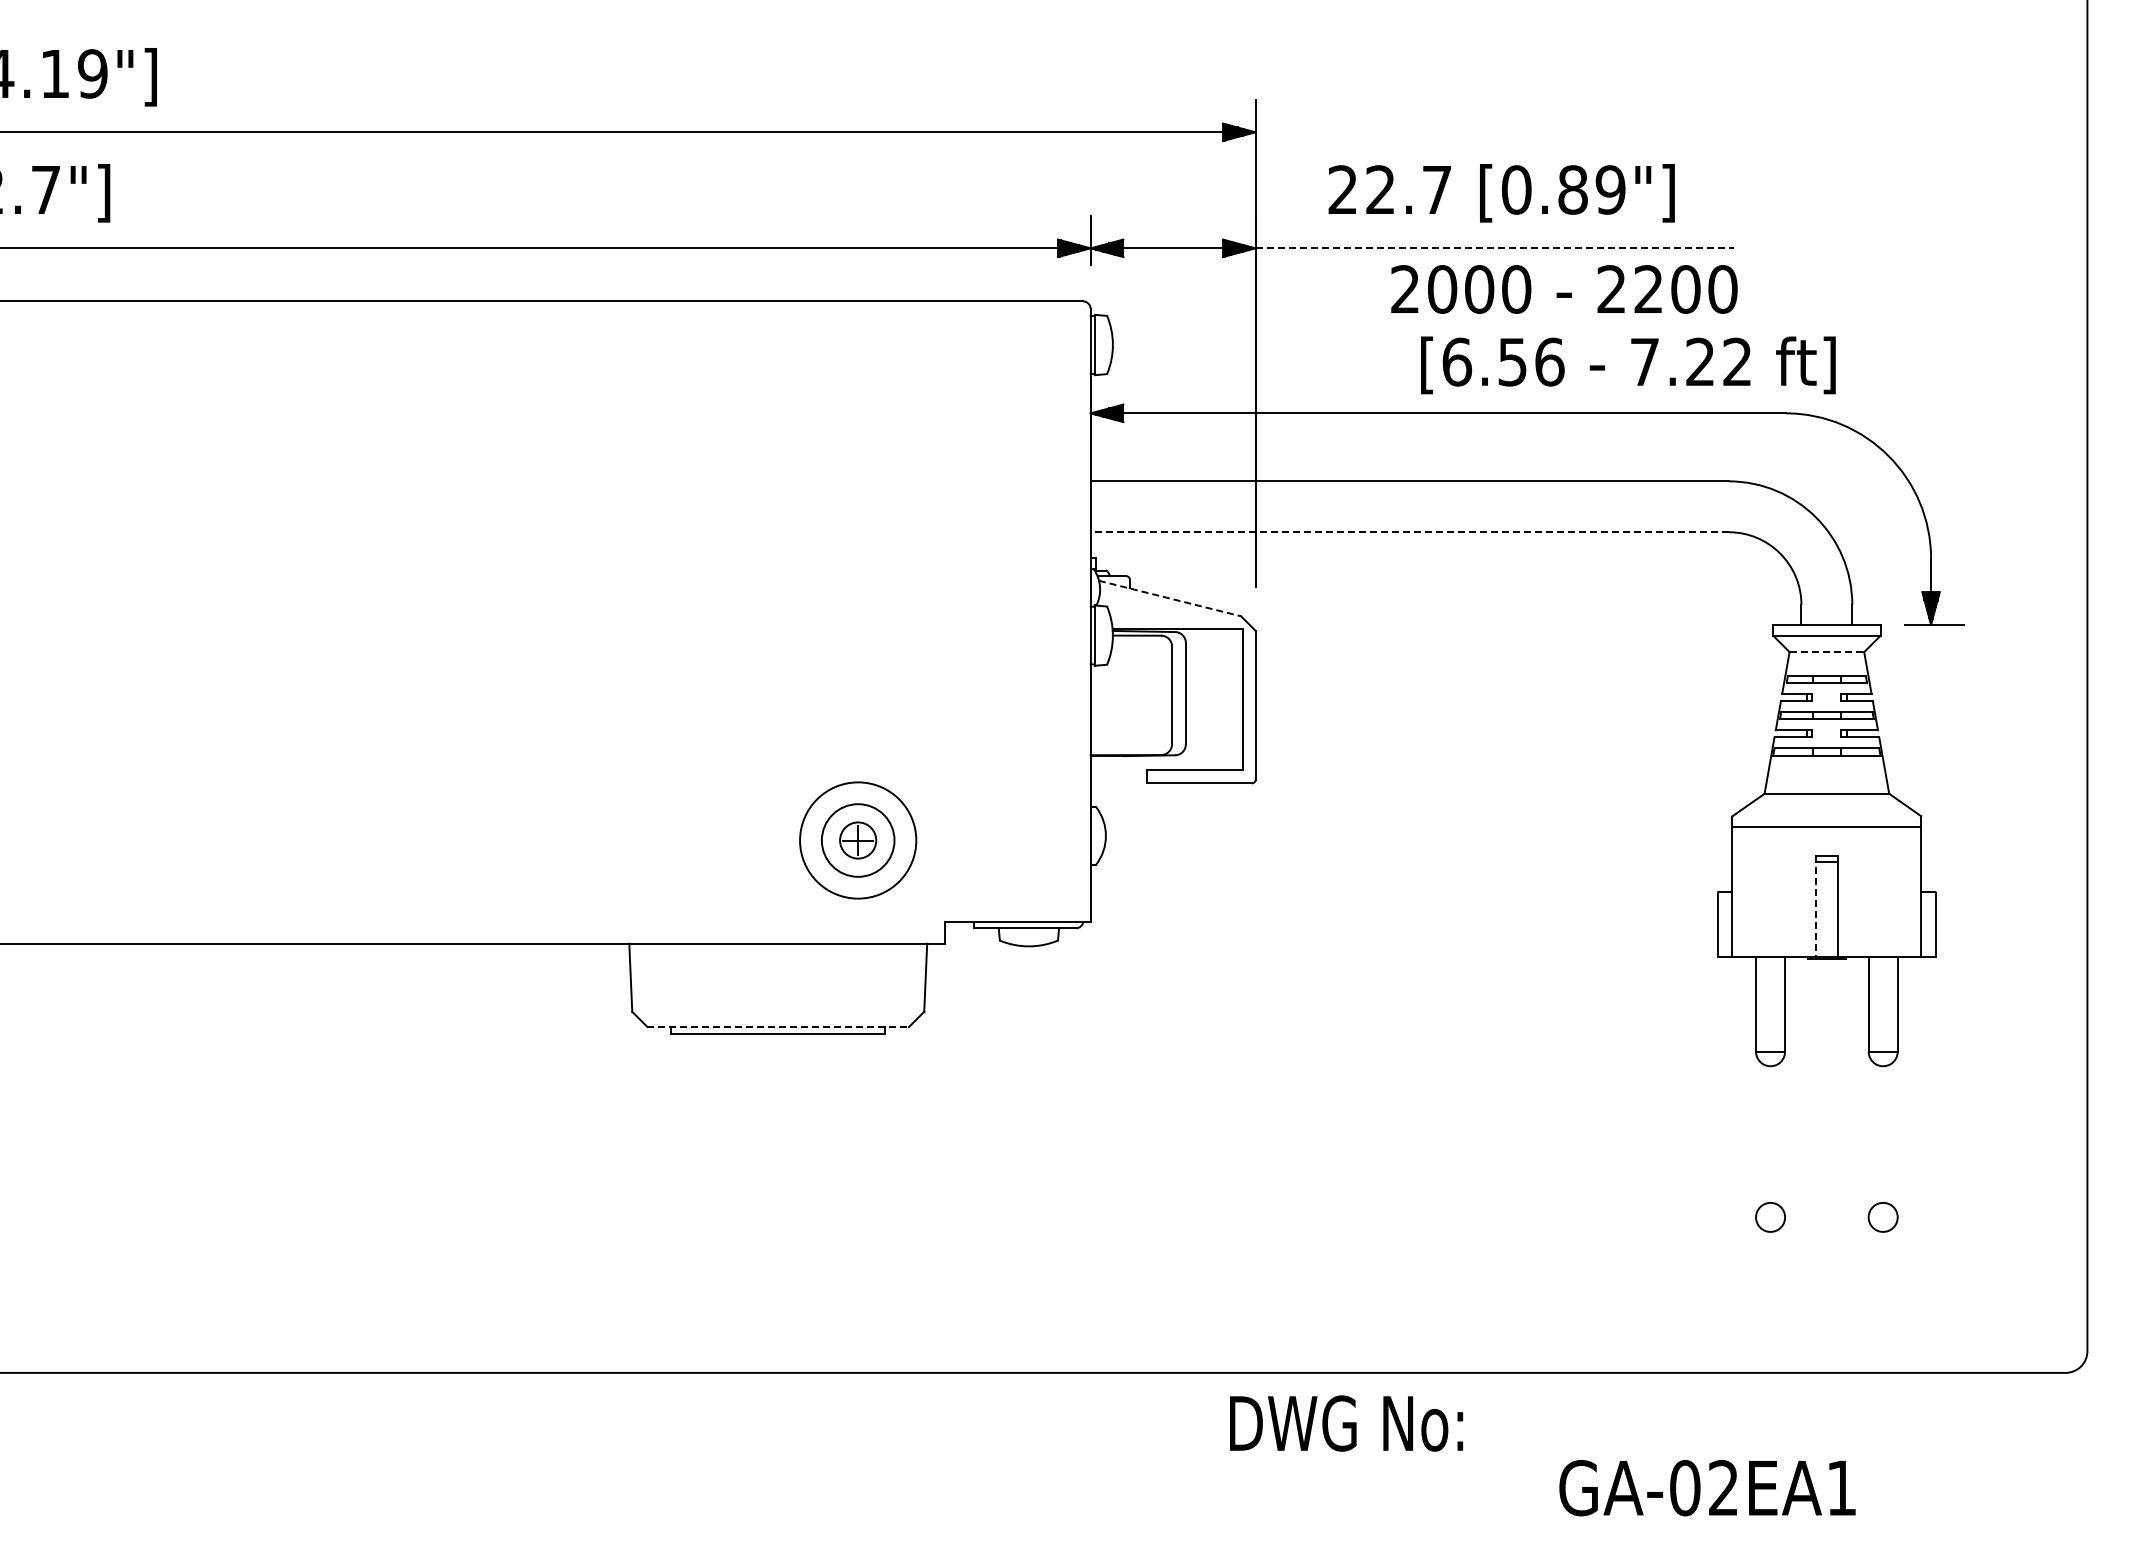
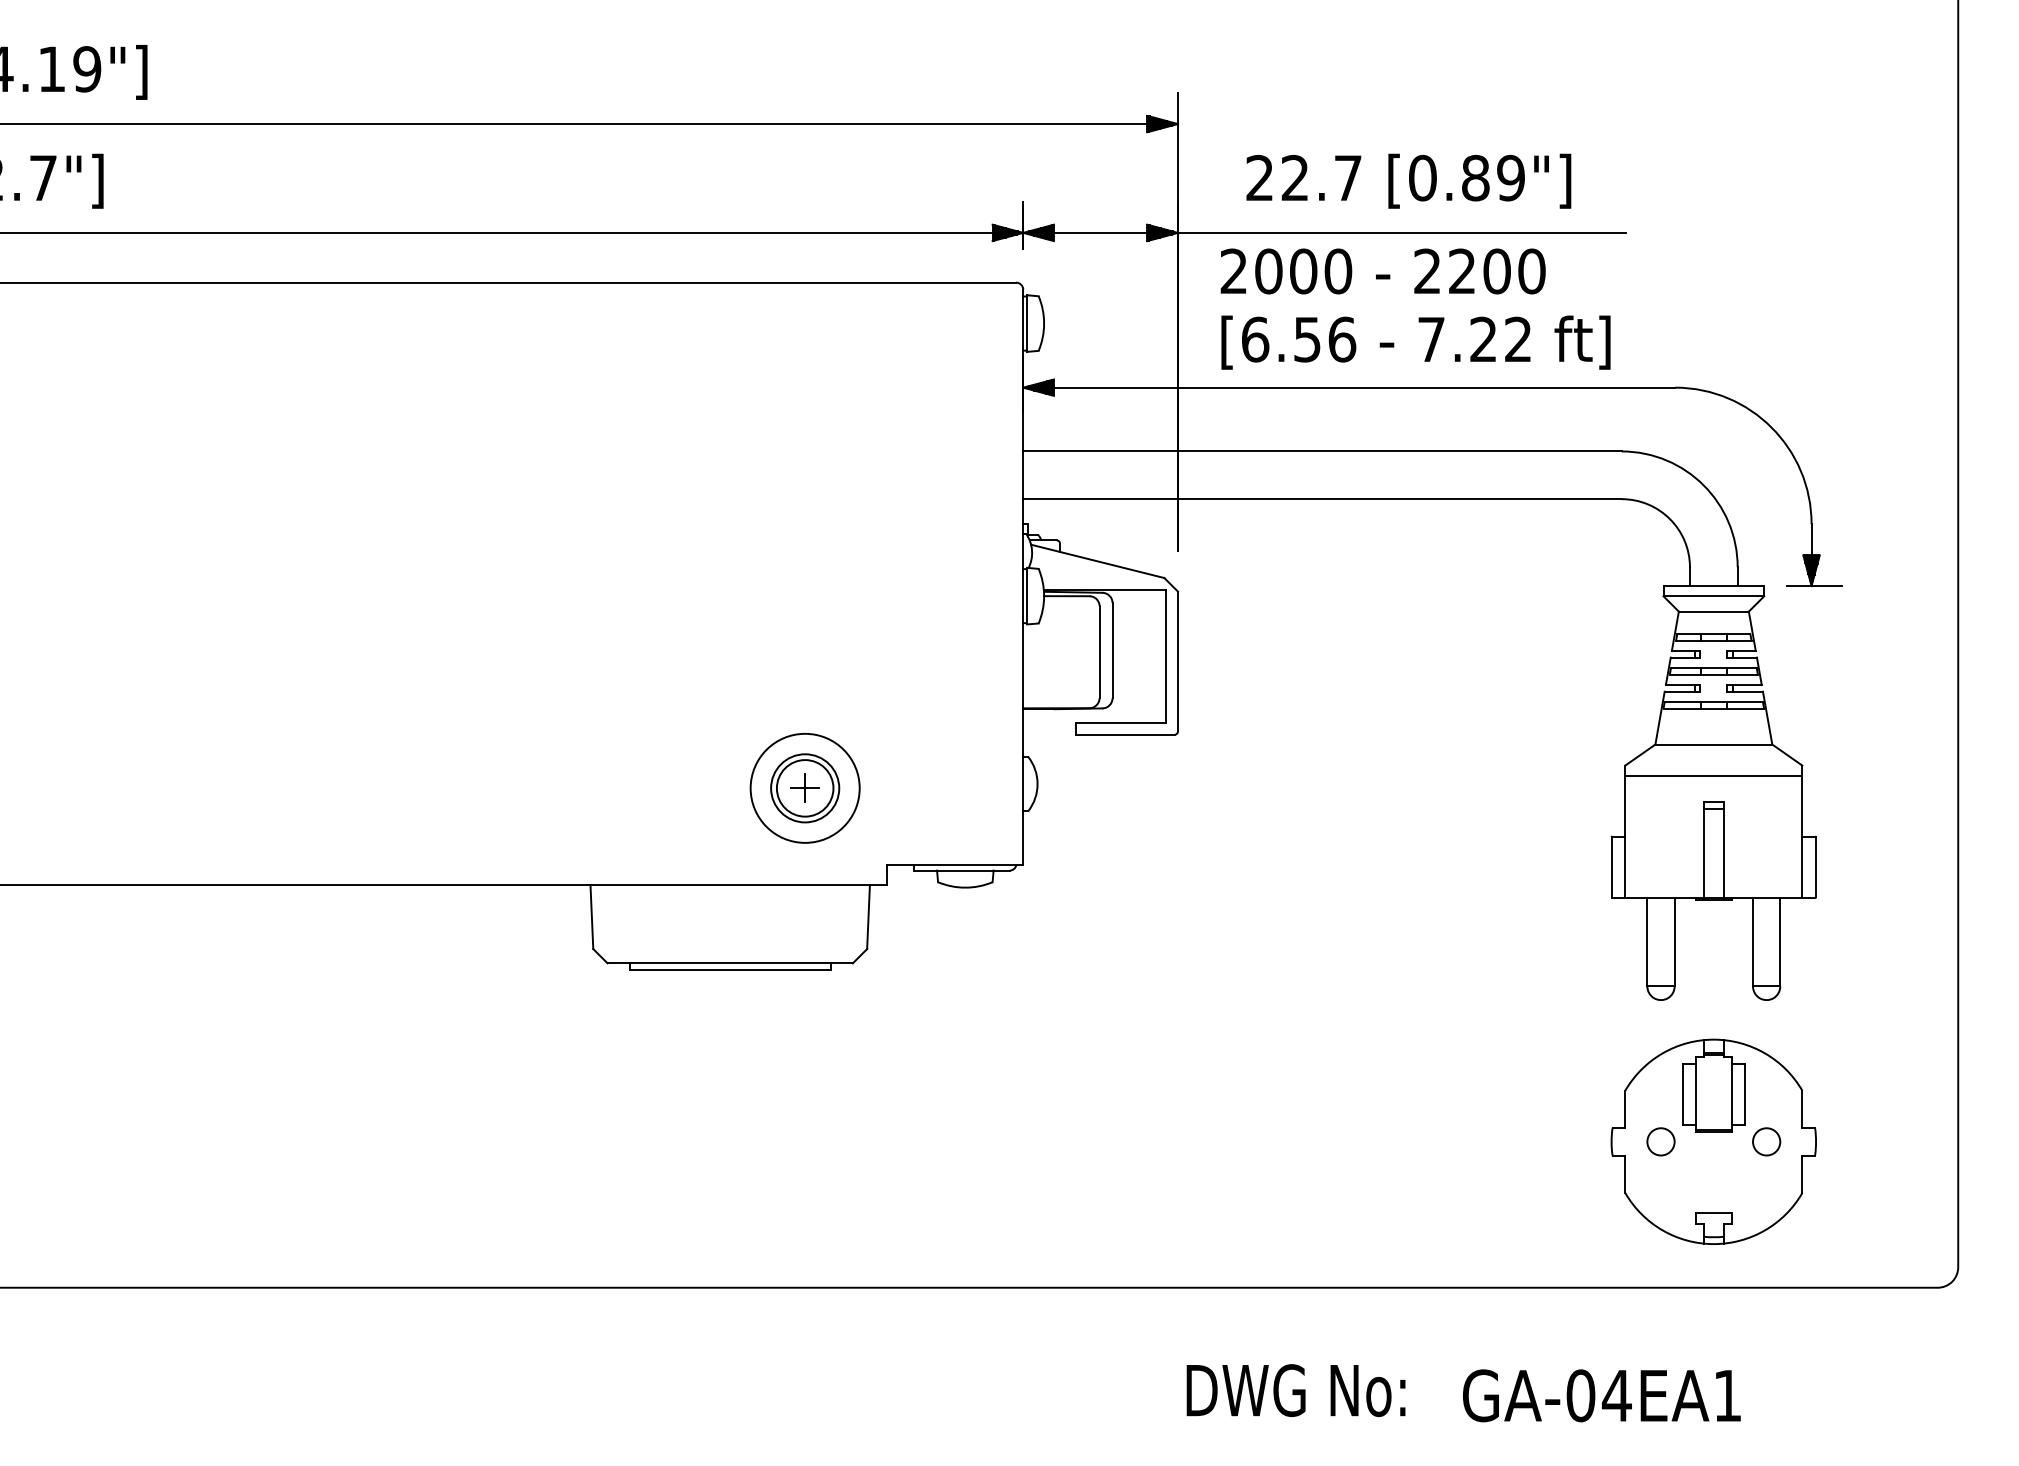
line: (1494, 248) -> (1402, 233), dashed -> solid
text: (1564, 289) -> (1383, 271), moved
text: (1628, 365) -> (1416, 342), moved
line: (1409, 532) -> (1322, 499), dashed -> solid
line: (1170, 598) -> (1098, 561), dashed -> solid
line: (1827, 652) -> (1714, 611), dashed -> solid
circle: (858, 840) -> (805, 788), size x1.67
line: (1815, 907) -> (1703, 851), dashed -> solid
line: (778, 1027) -> (730, 963), dashed -> solid
part: (1826, 1217) -> (1713, 1141), added
text: (1346, 1423) -> (1296, 1390), moved
text: (1723, 1487) -> (1616, 1395), GA-02EA1 -> GA-04EA1

